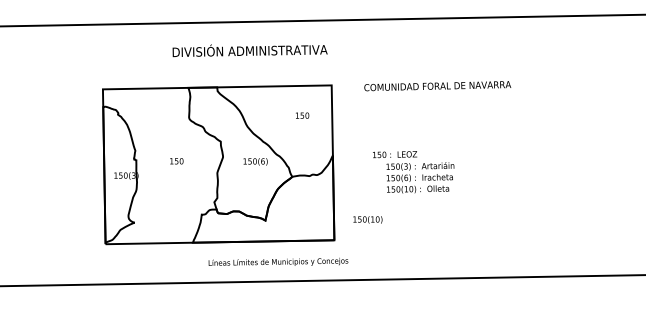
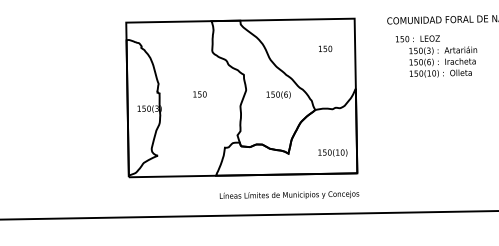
text: (413, 172) -> (436, 56), moved
text: (367, 219) -> (332, 152), moved
text: (278, 261) -> (289, 194), moved

